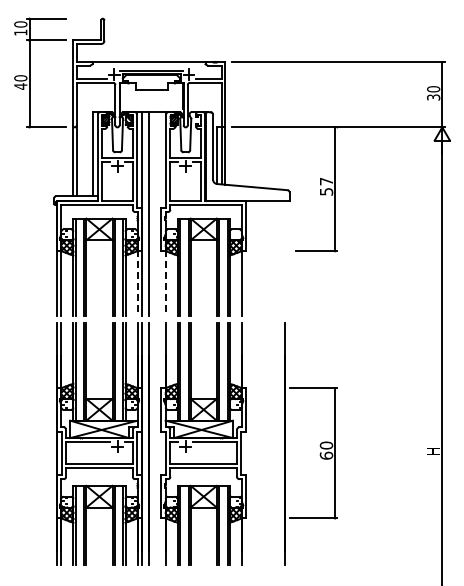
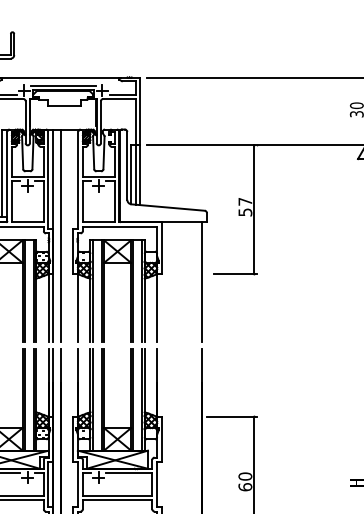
line: (285, 258) -> (202, 281), added
line: (137, 283) -> (48, 307), dashed -> solid
line: (165, 283) -> (77, 307), dashed -> solid

